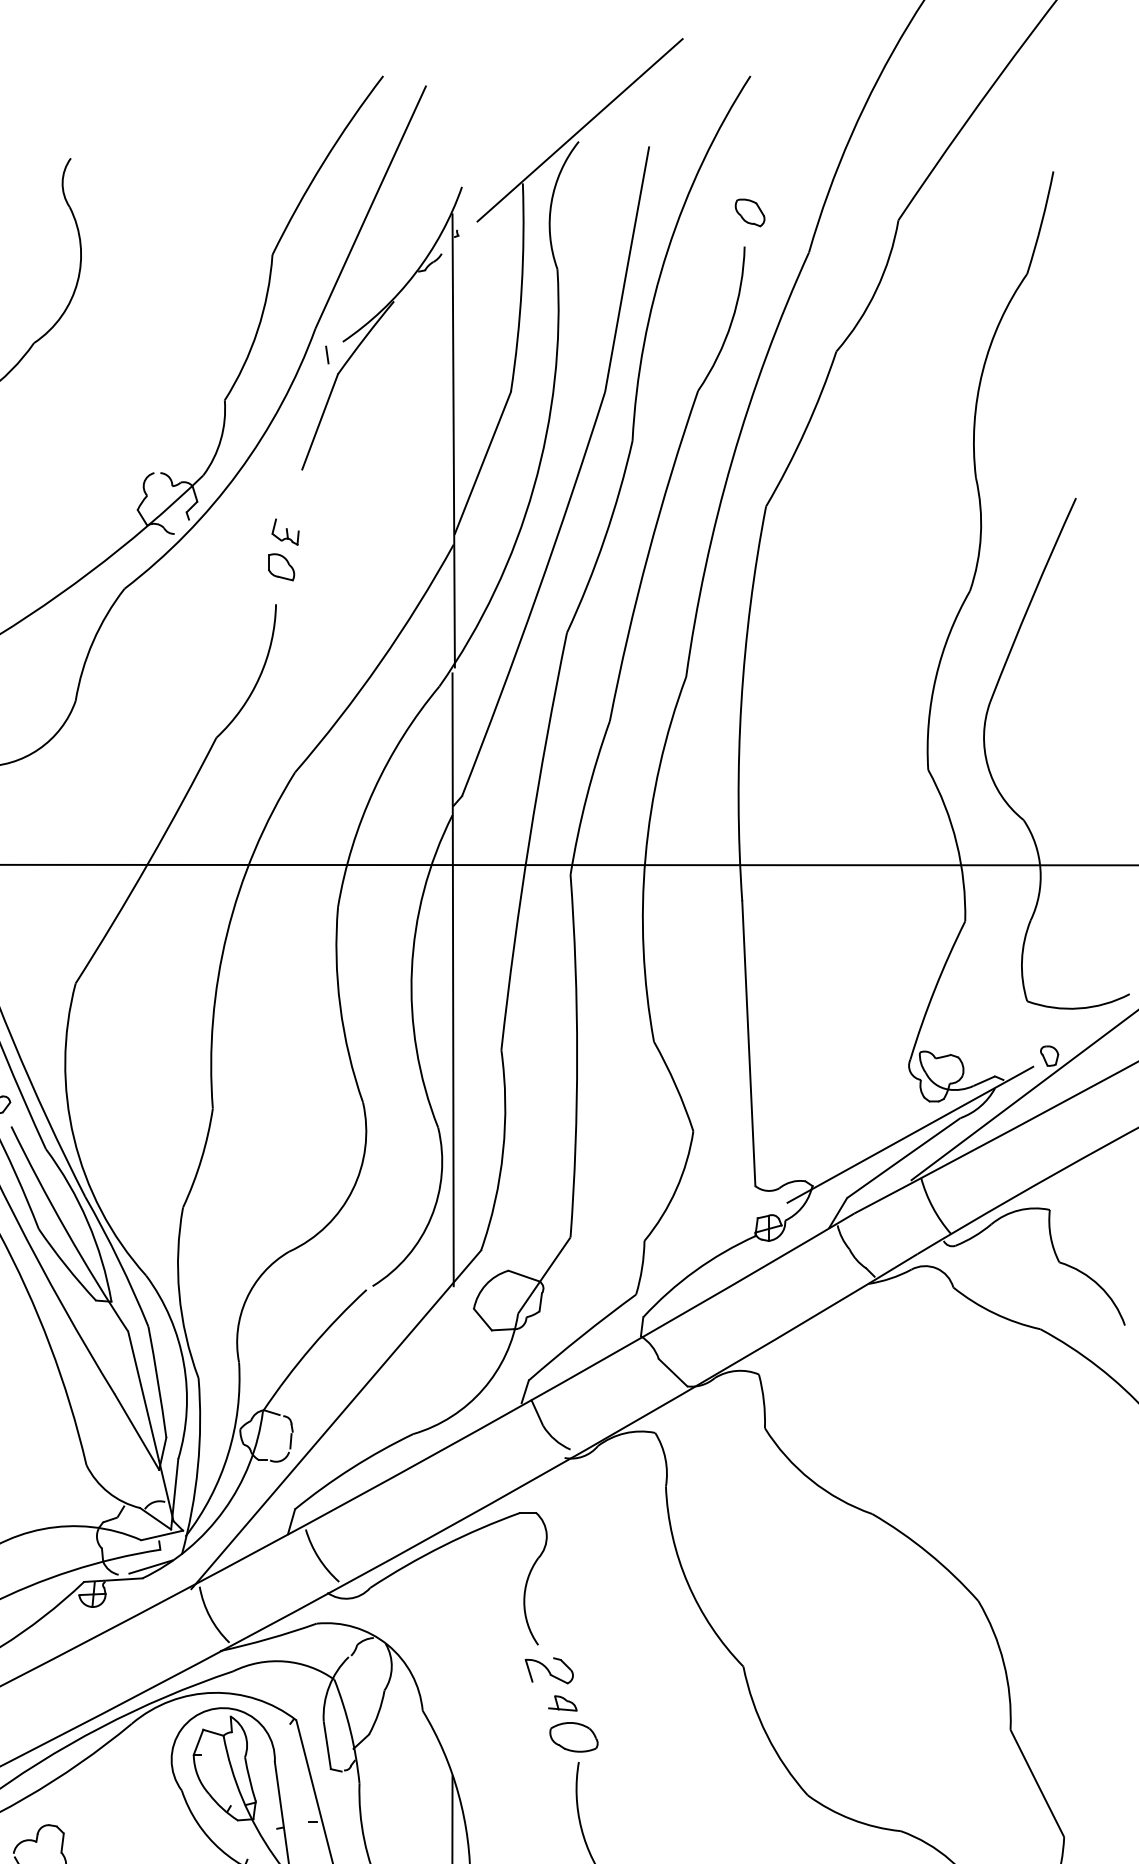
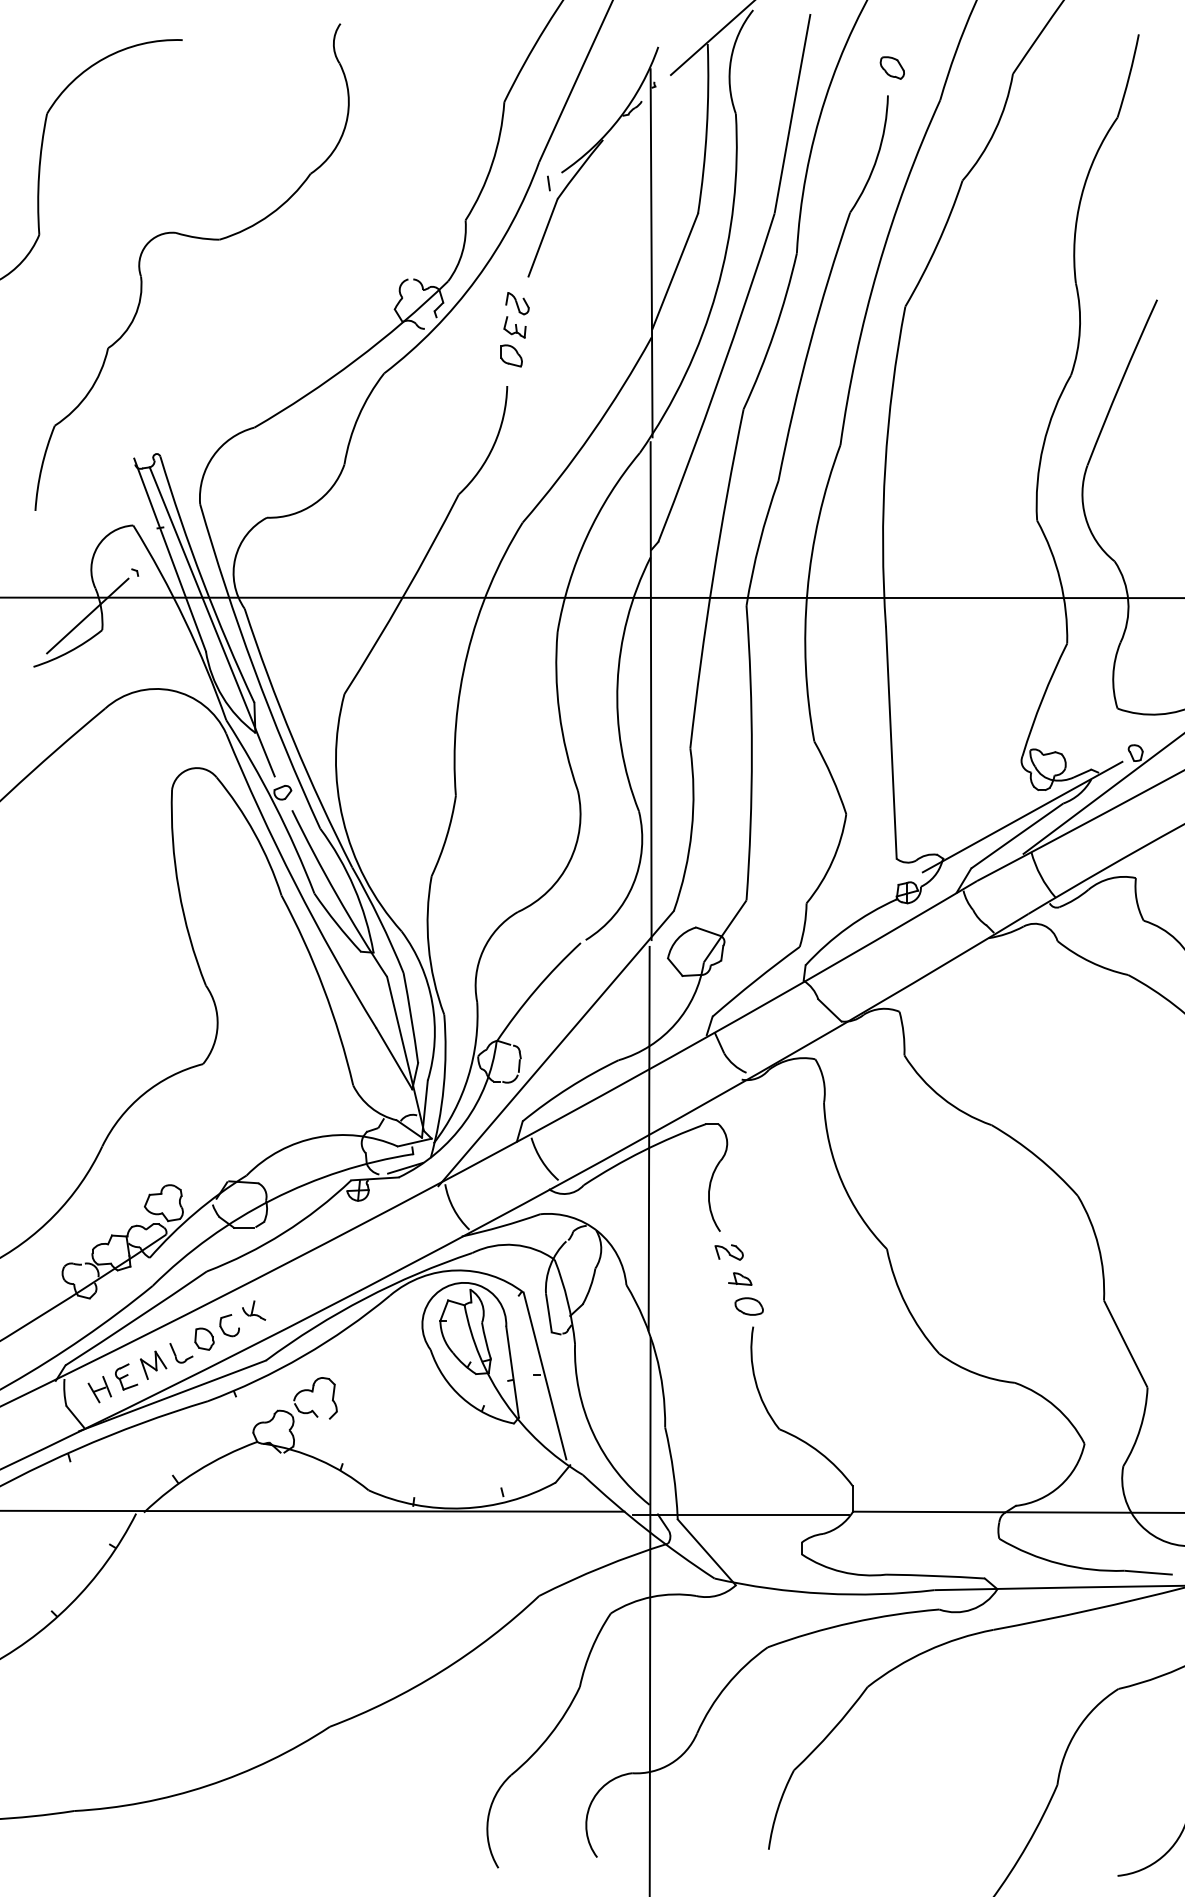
part: (288, 502) -> (517, 303), added
line: (449, 1530) -> (648, 1138), added
part: (548, 1670) -> (728, 1252), size x0.71
part: (572, 1737) -> (748, 1306), size x0.71

